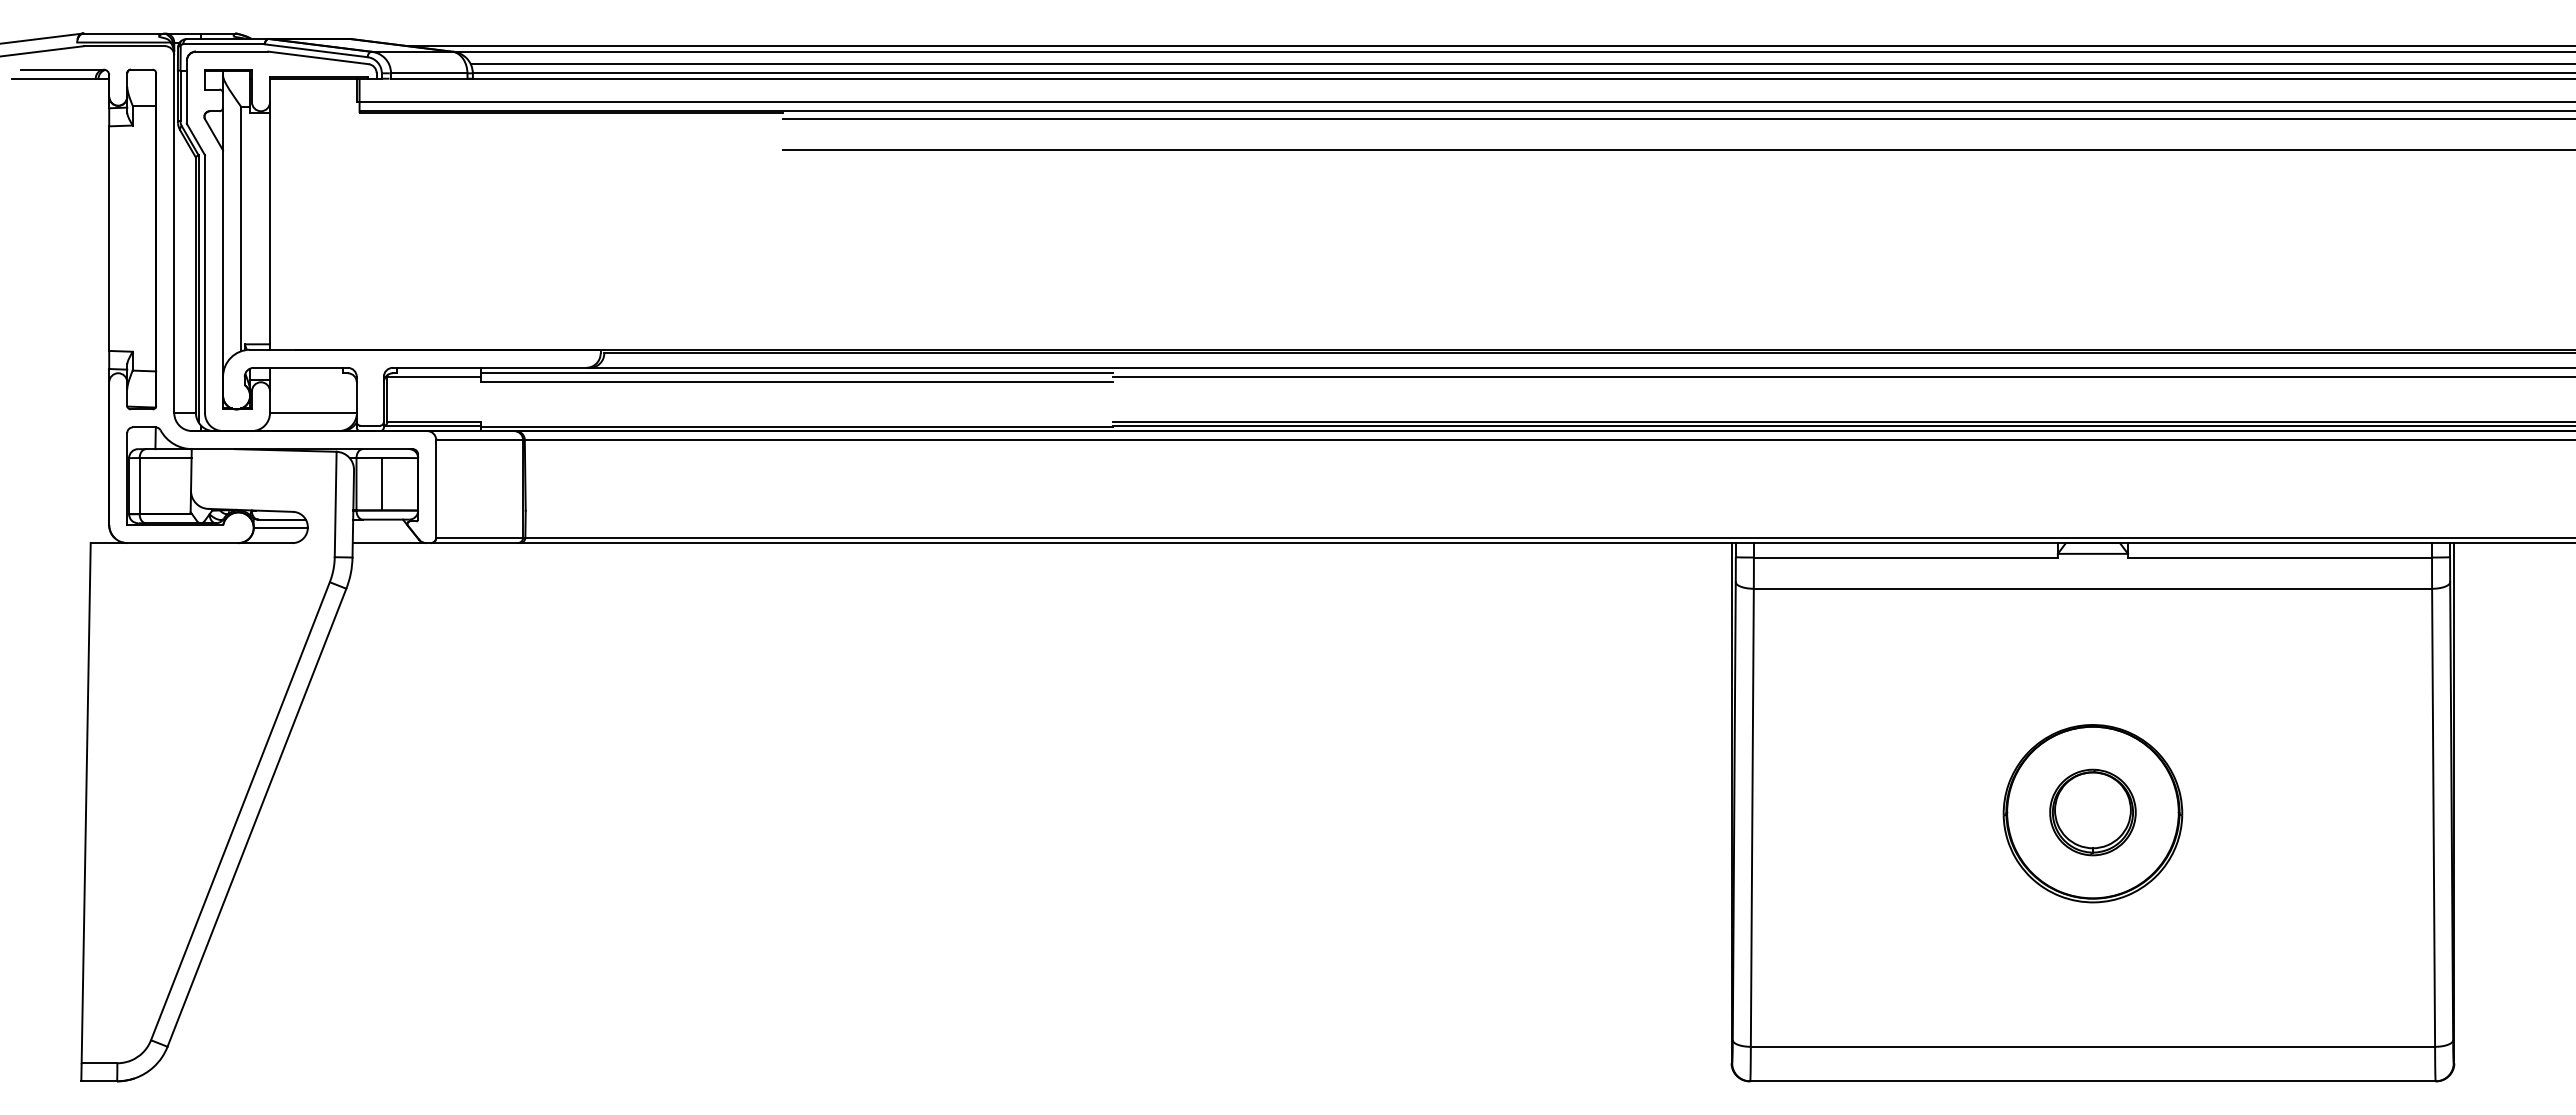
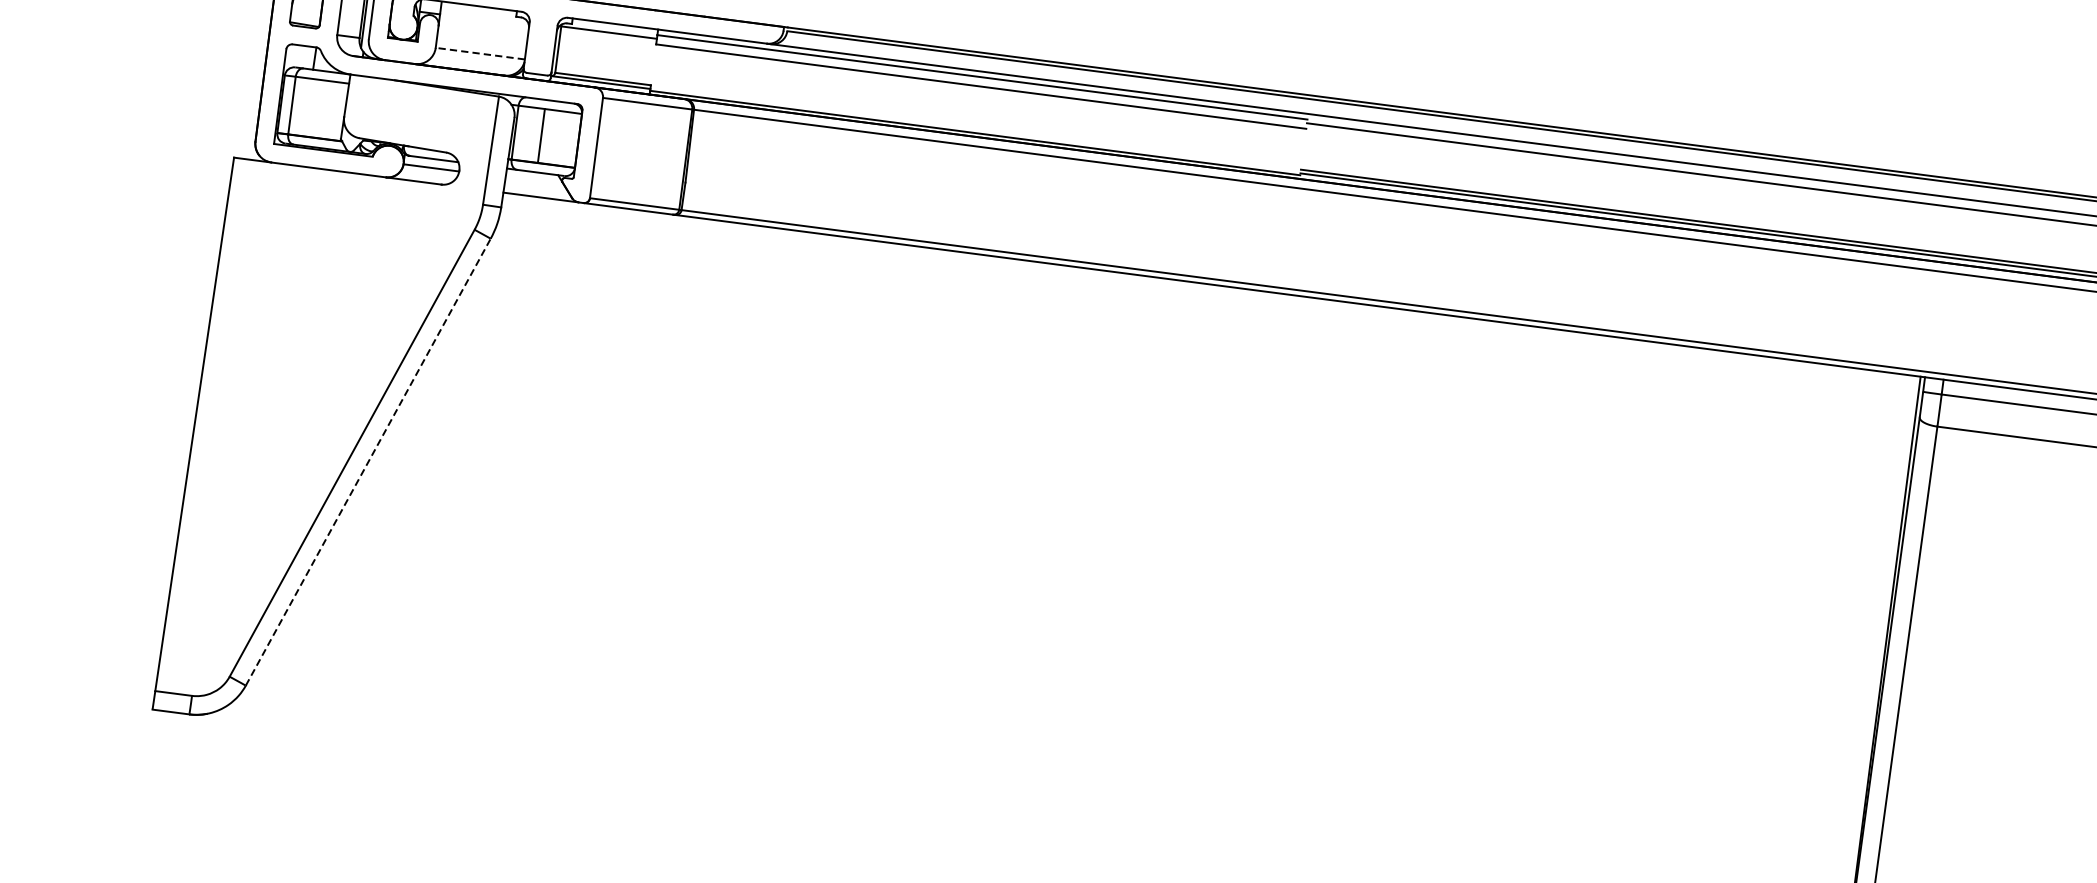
line: (312, 413) -> (479, 54), solid -> dashed
line: (256, 817) -> (367, 461), solid -> dashed

